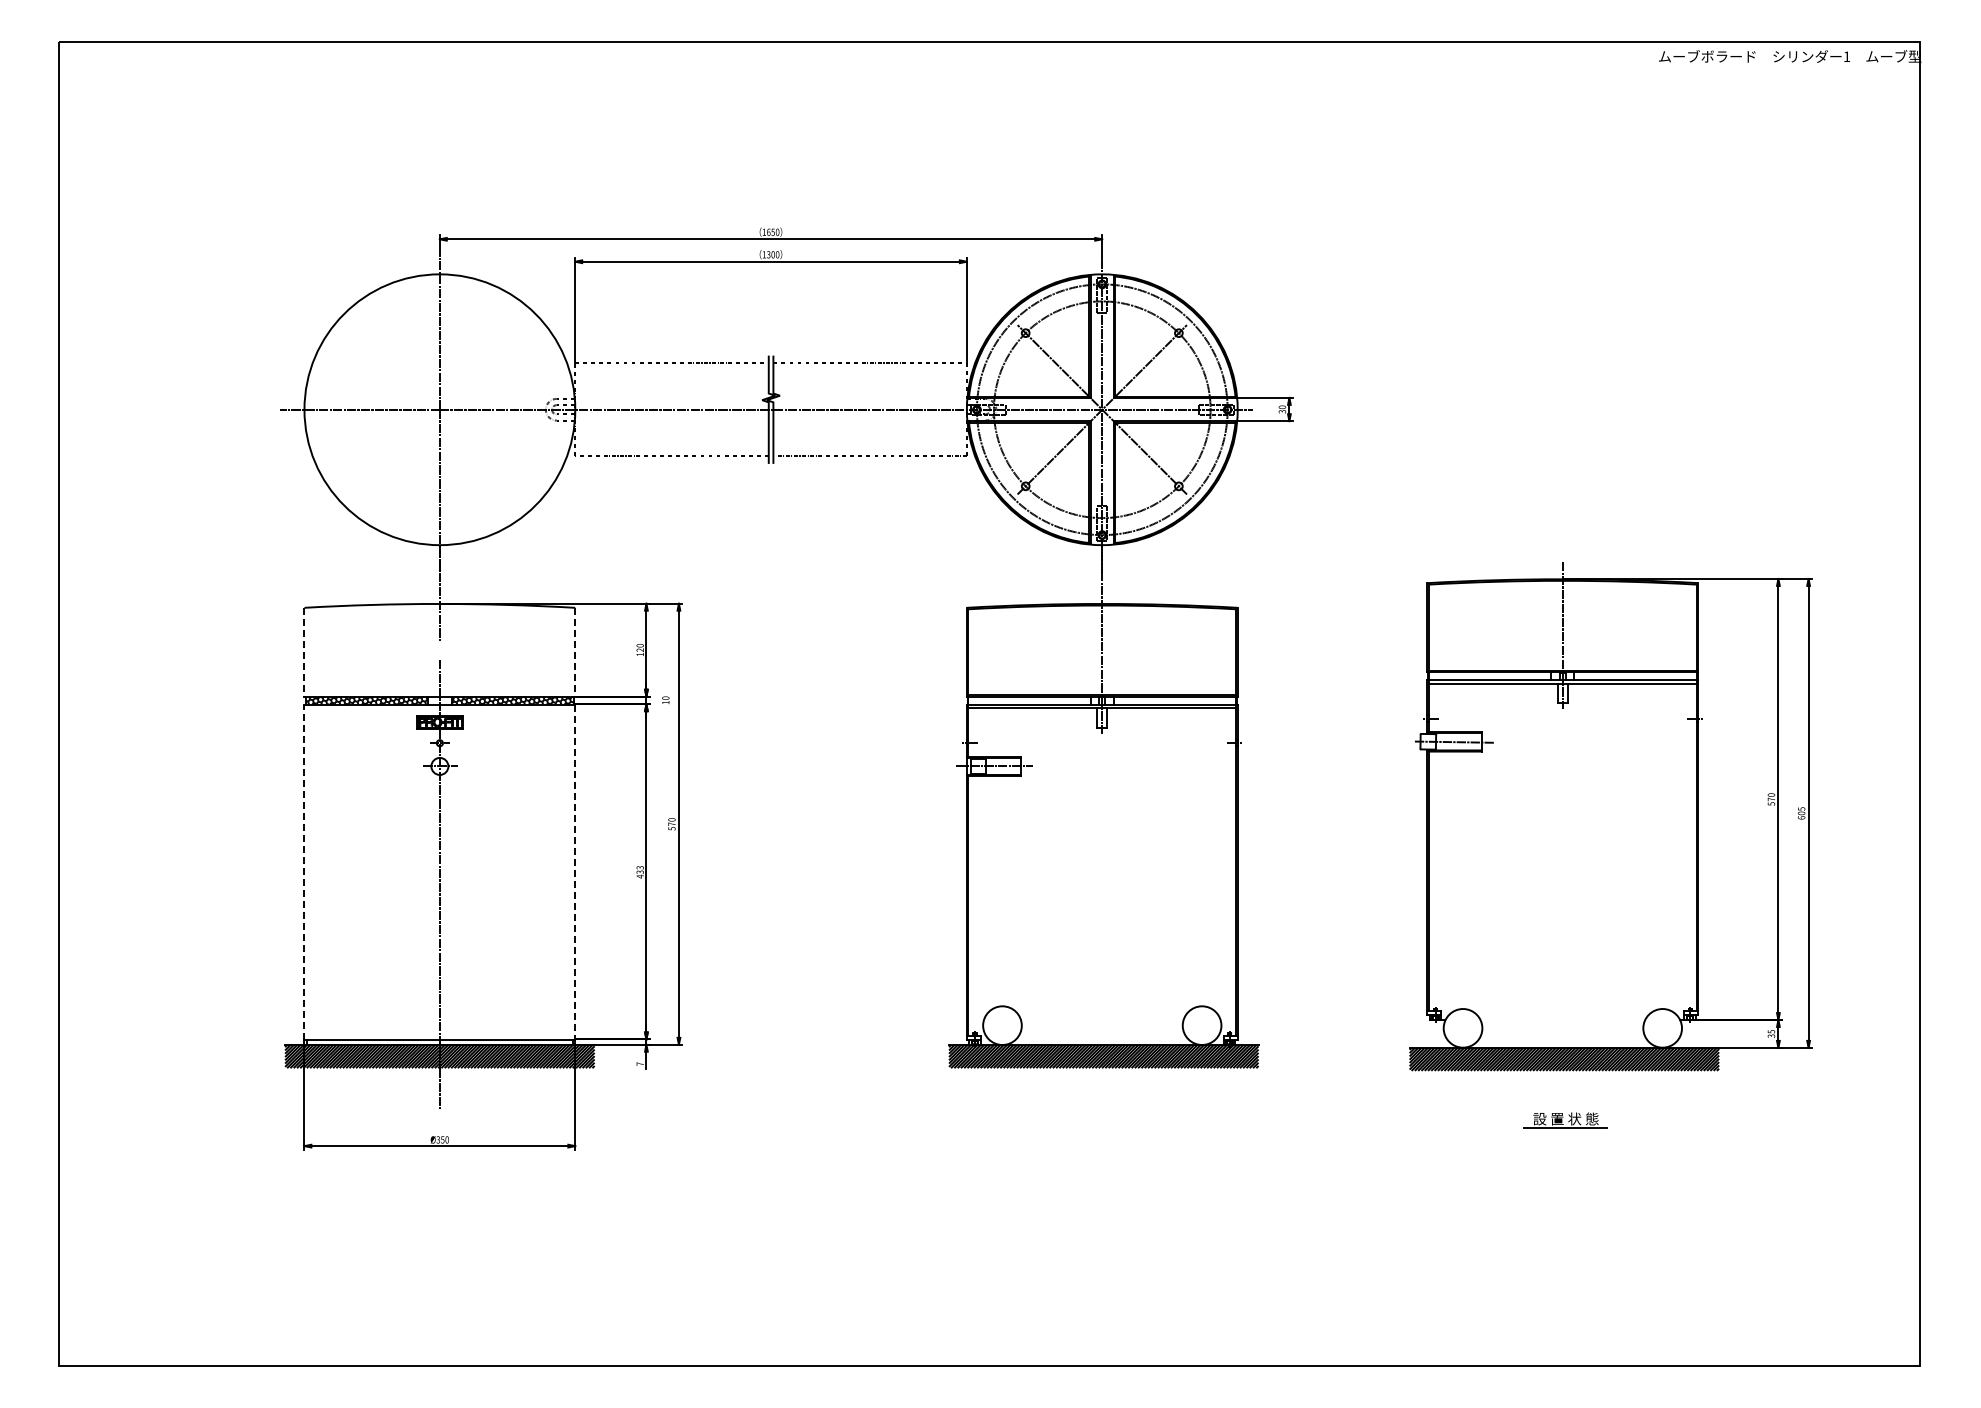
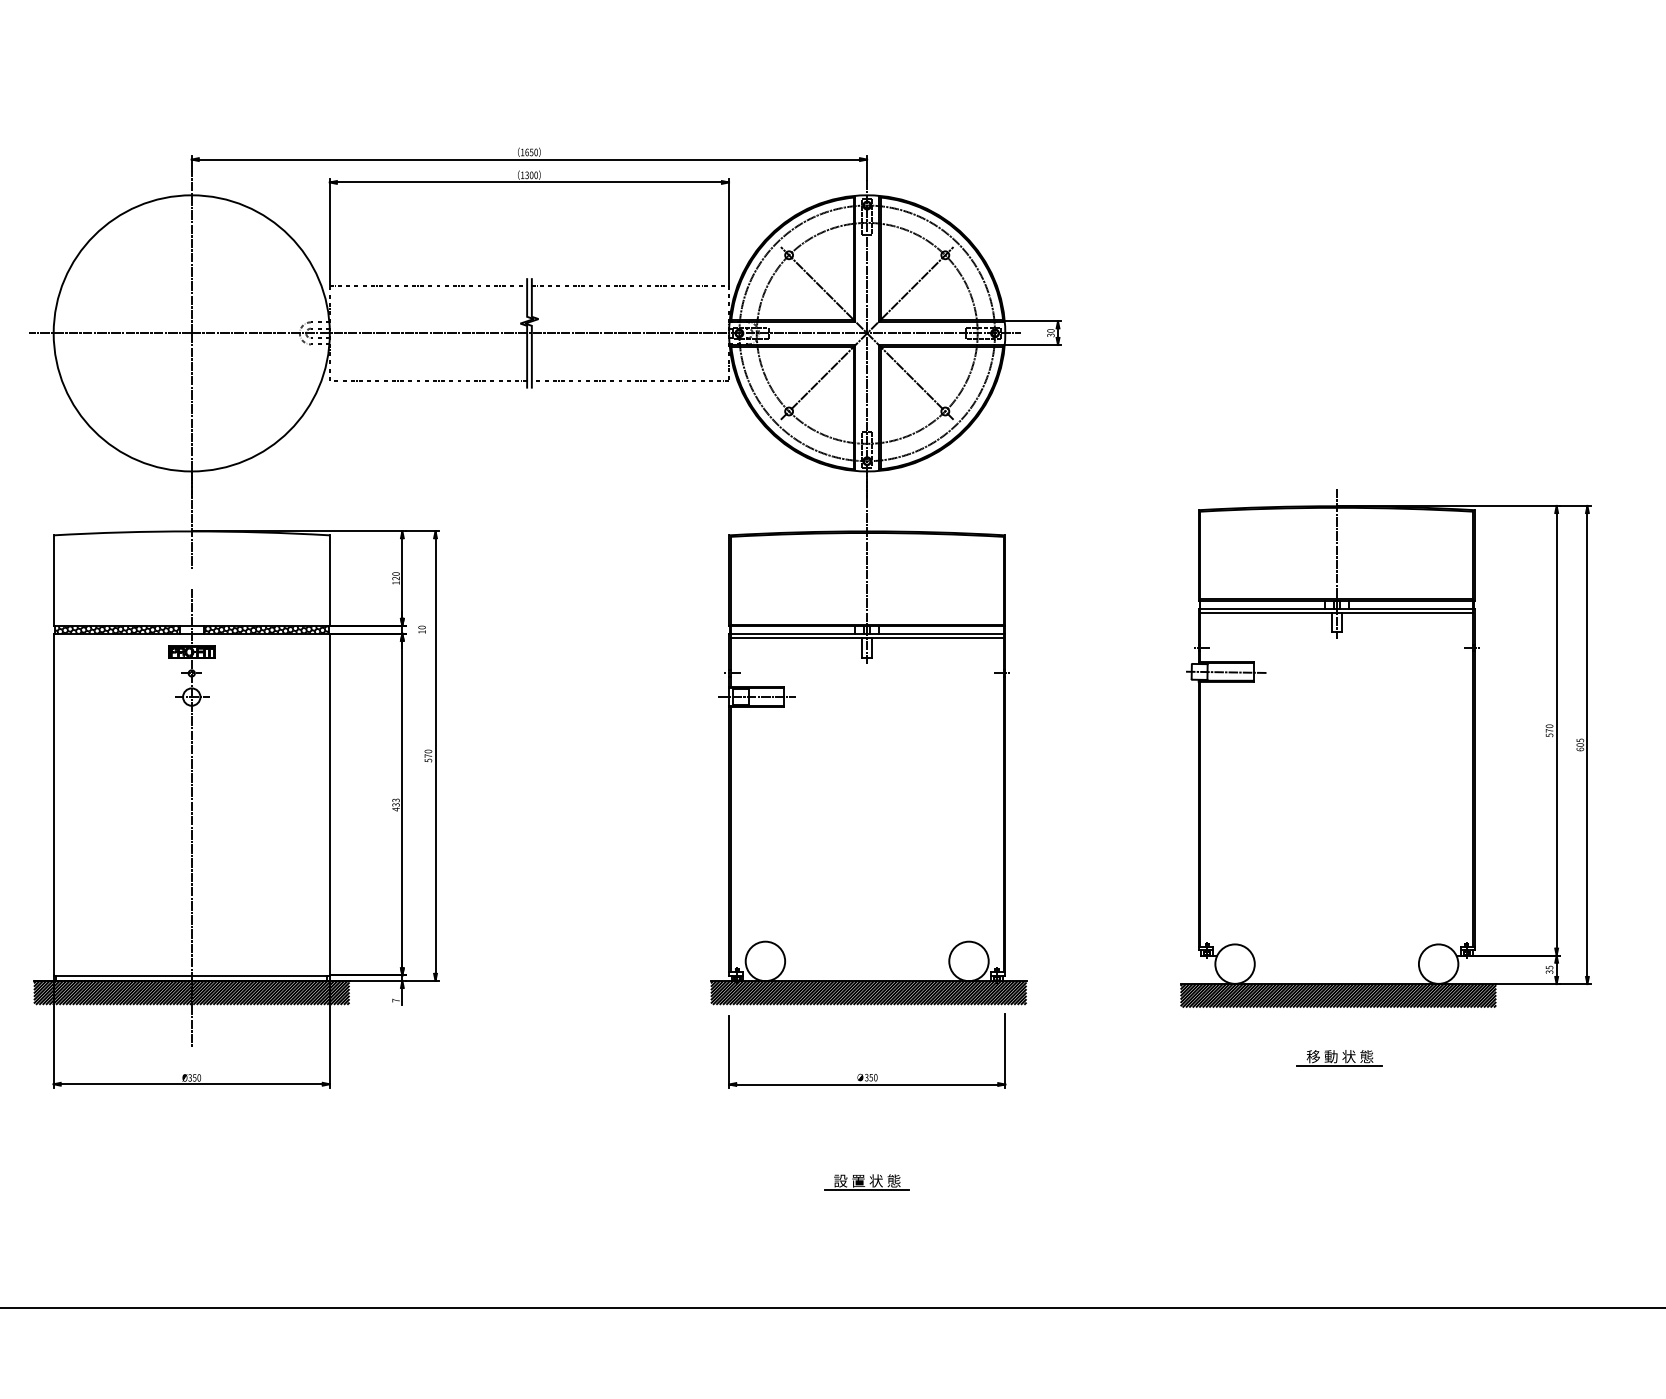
line: (304, 652) -> (53, 580), dashed -> solid
line: (575, 652) -> (330, 580), dashed -> solid
line: (304, 872) -> (53, 805), dashed -> solid
line: (575, 872) -> (330, 805), dashed -> solid
text: (1548, 1118) -> (1322, 1056), 設 置 状 態 -> 移 動 状 態
part: (1101, 1136) -> (866, 1074), added
part: (1101, 1242) -> (866, 1182), added

